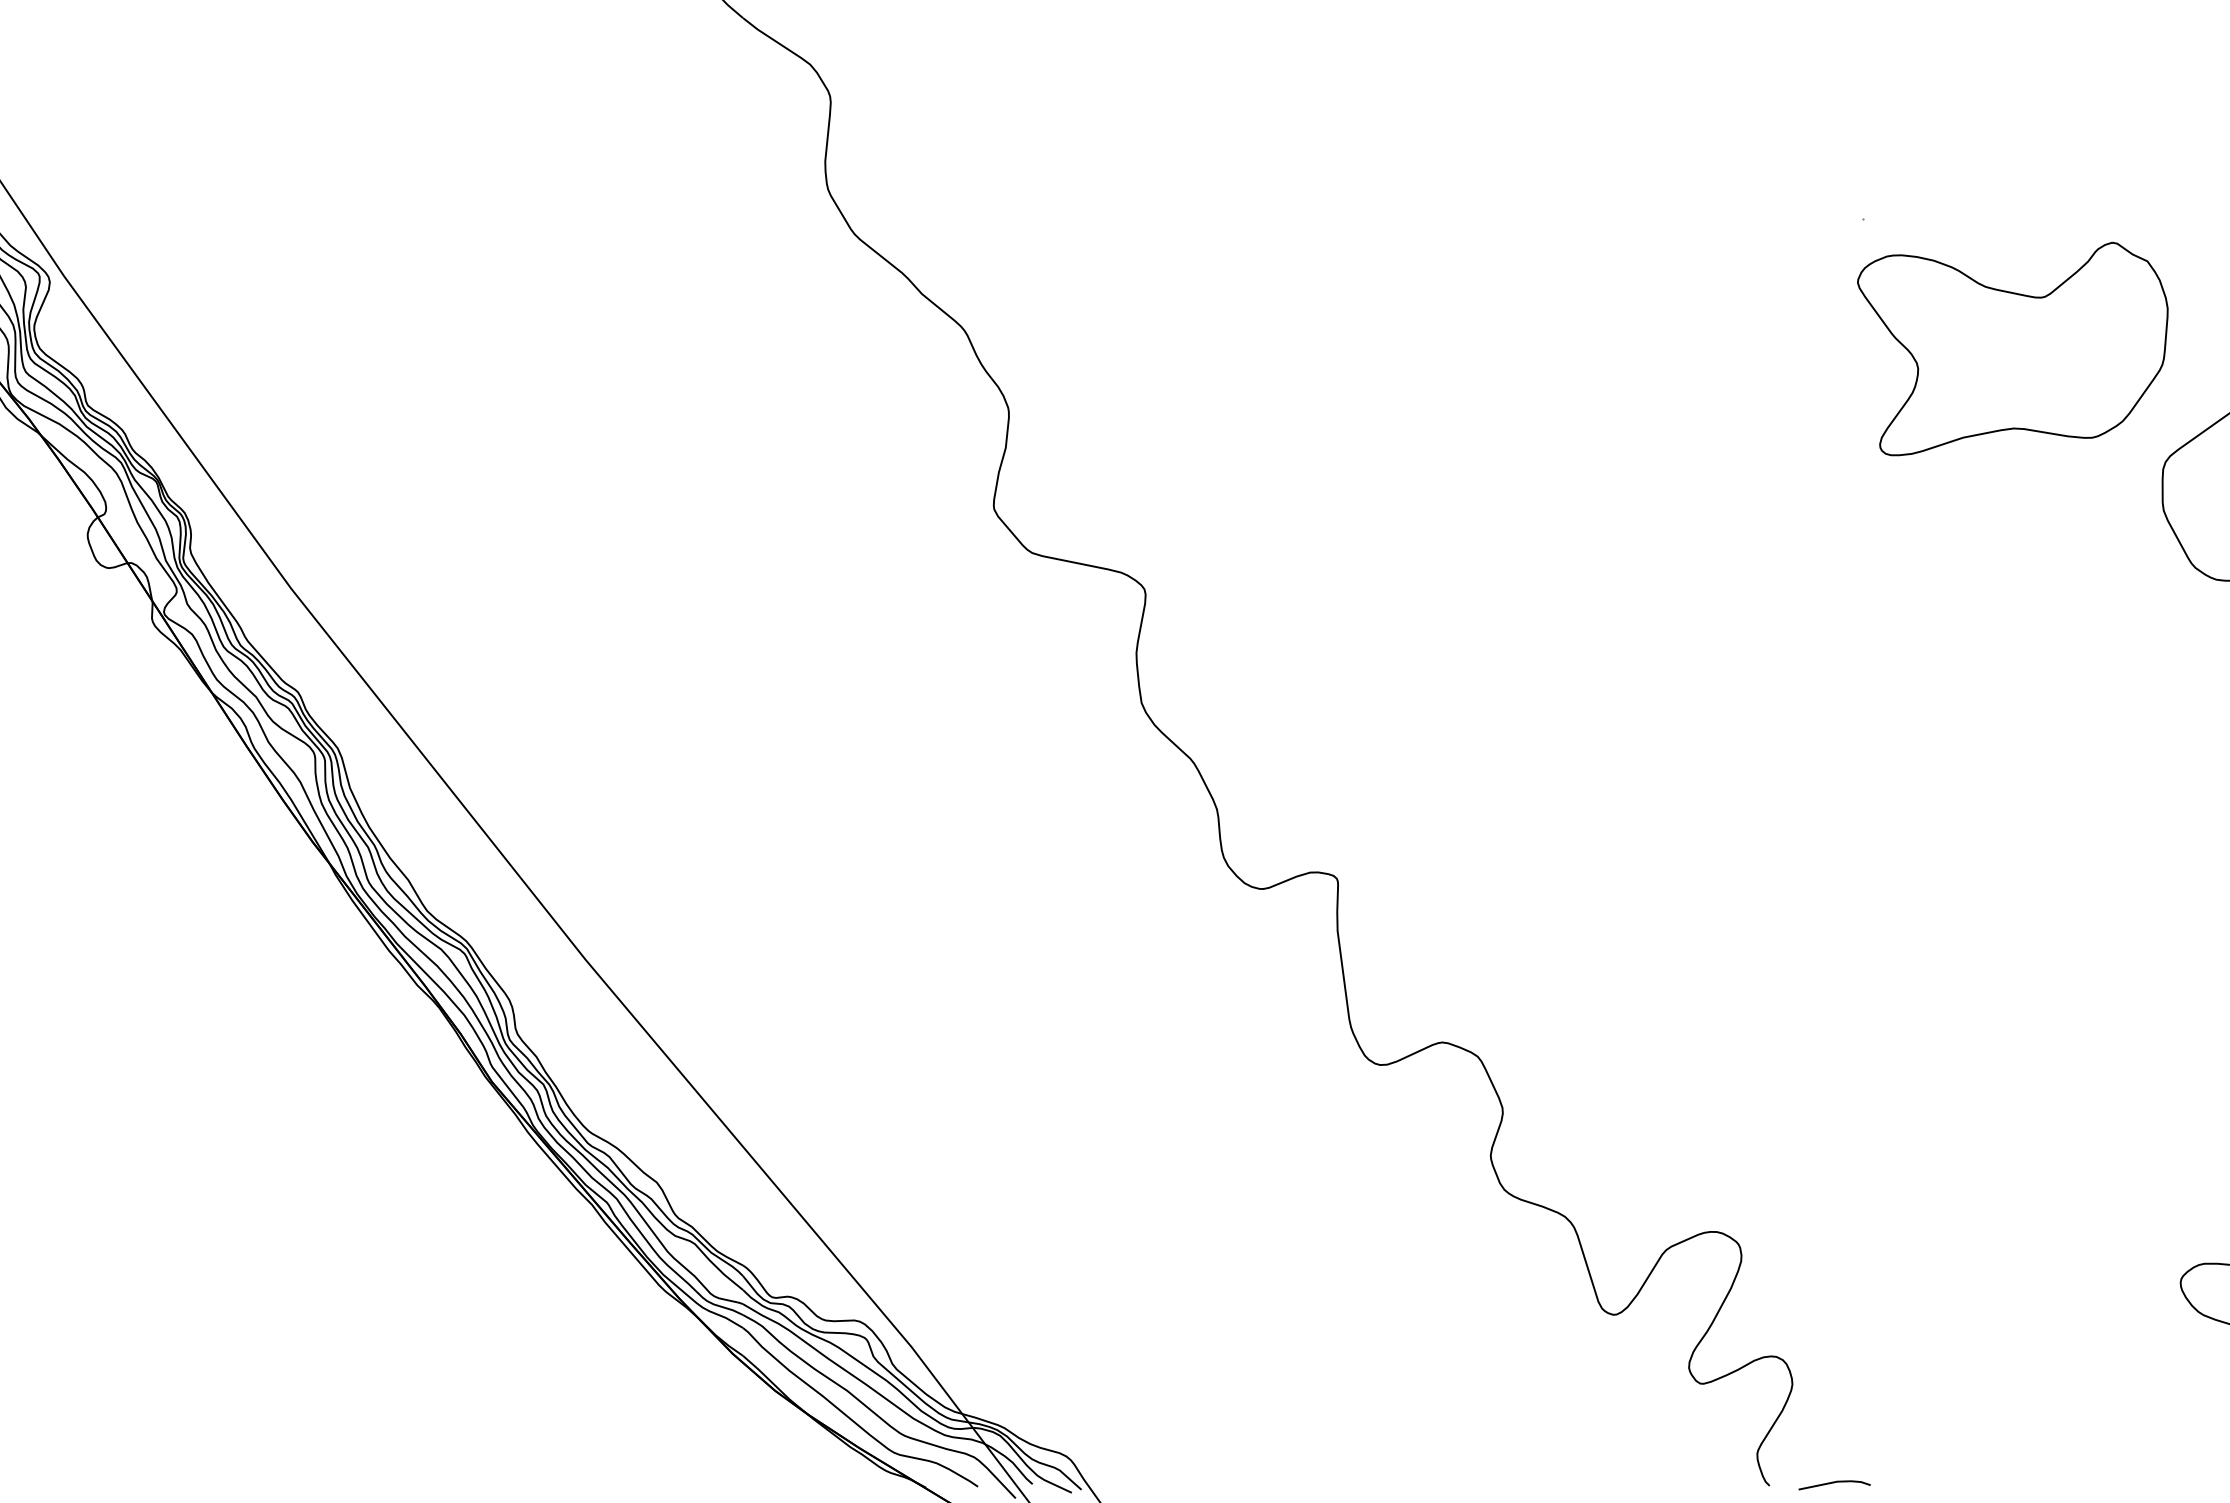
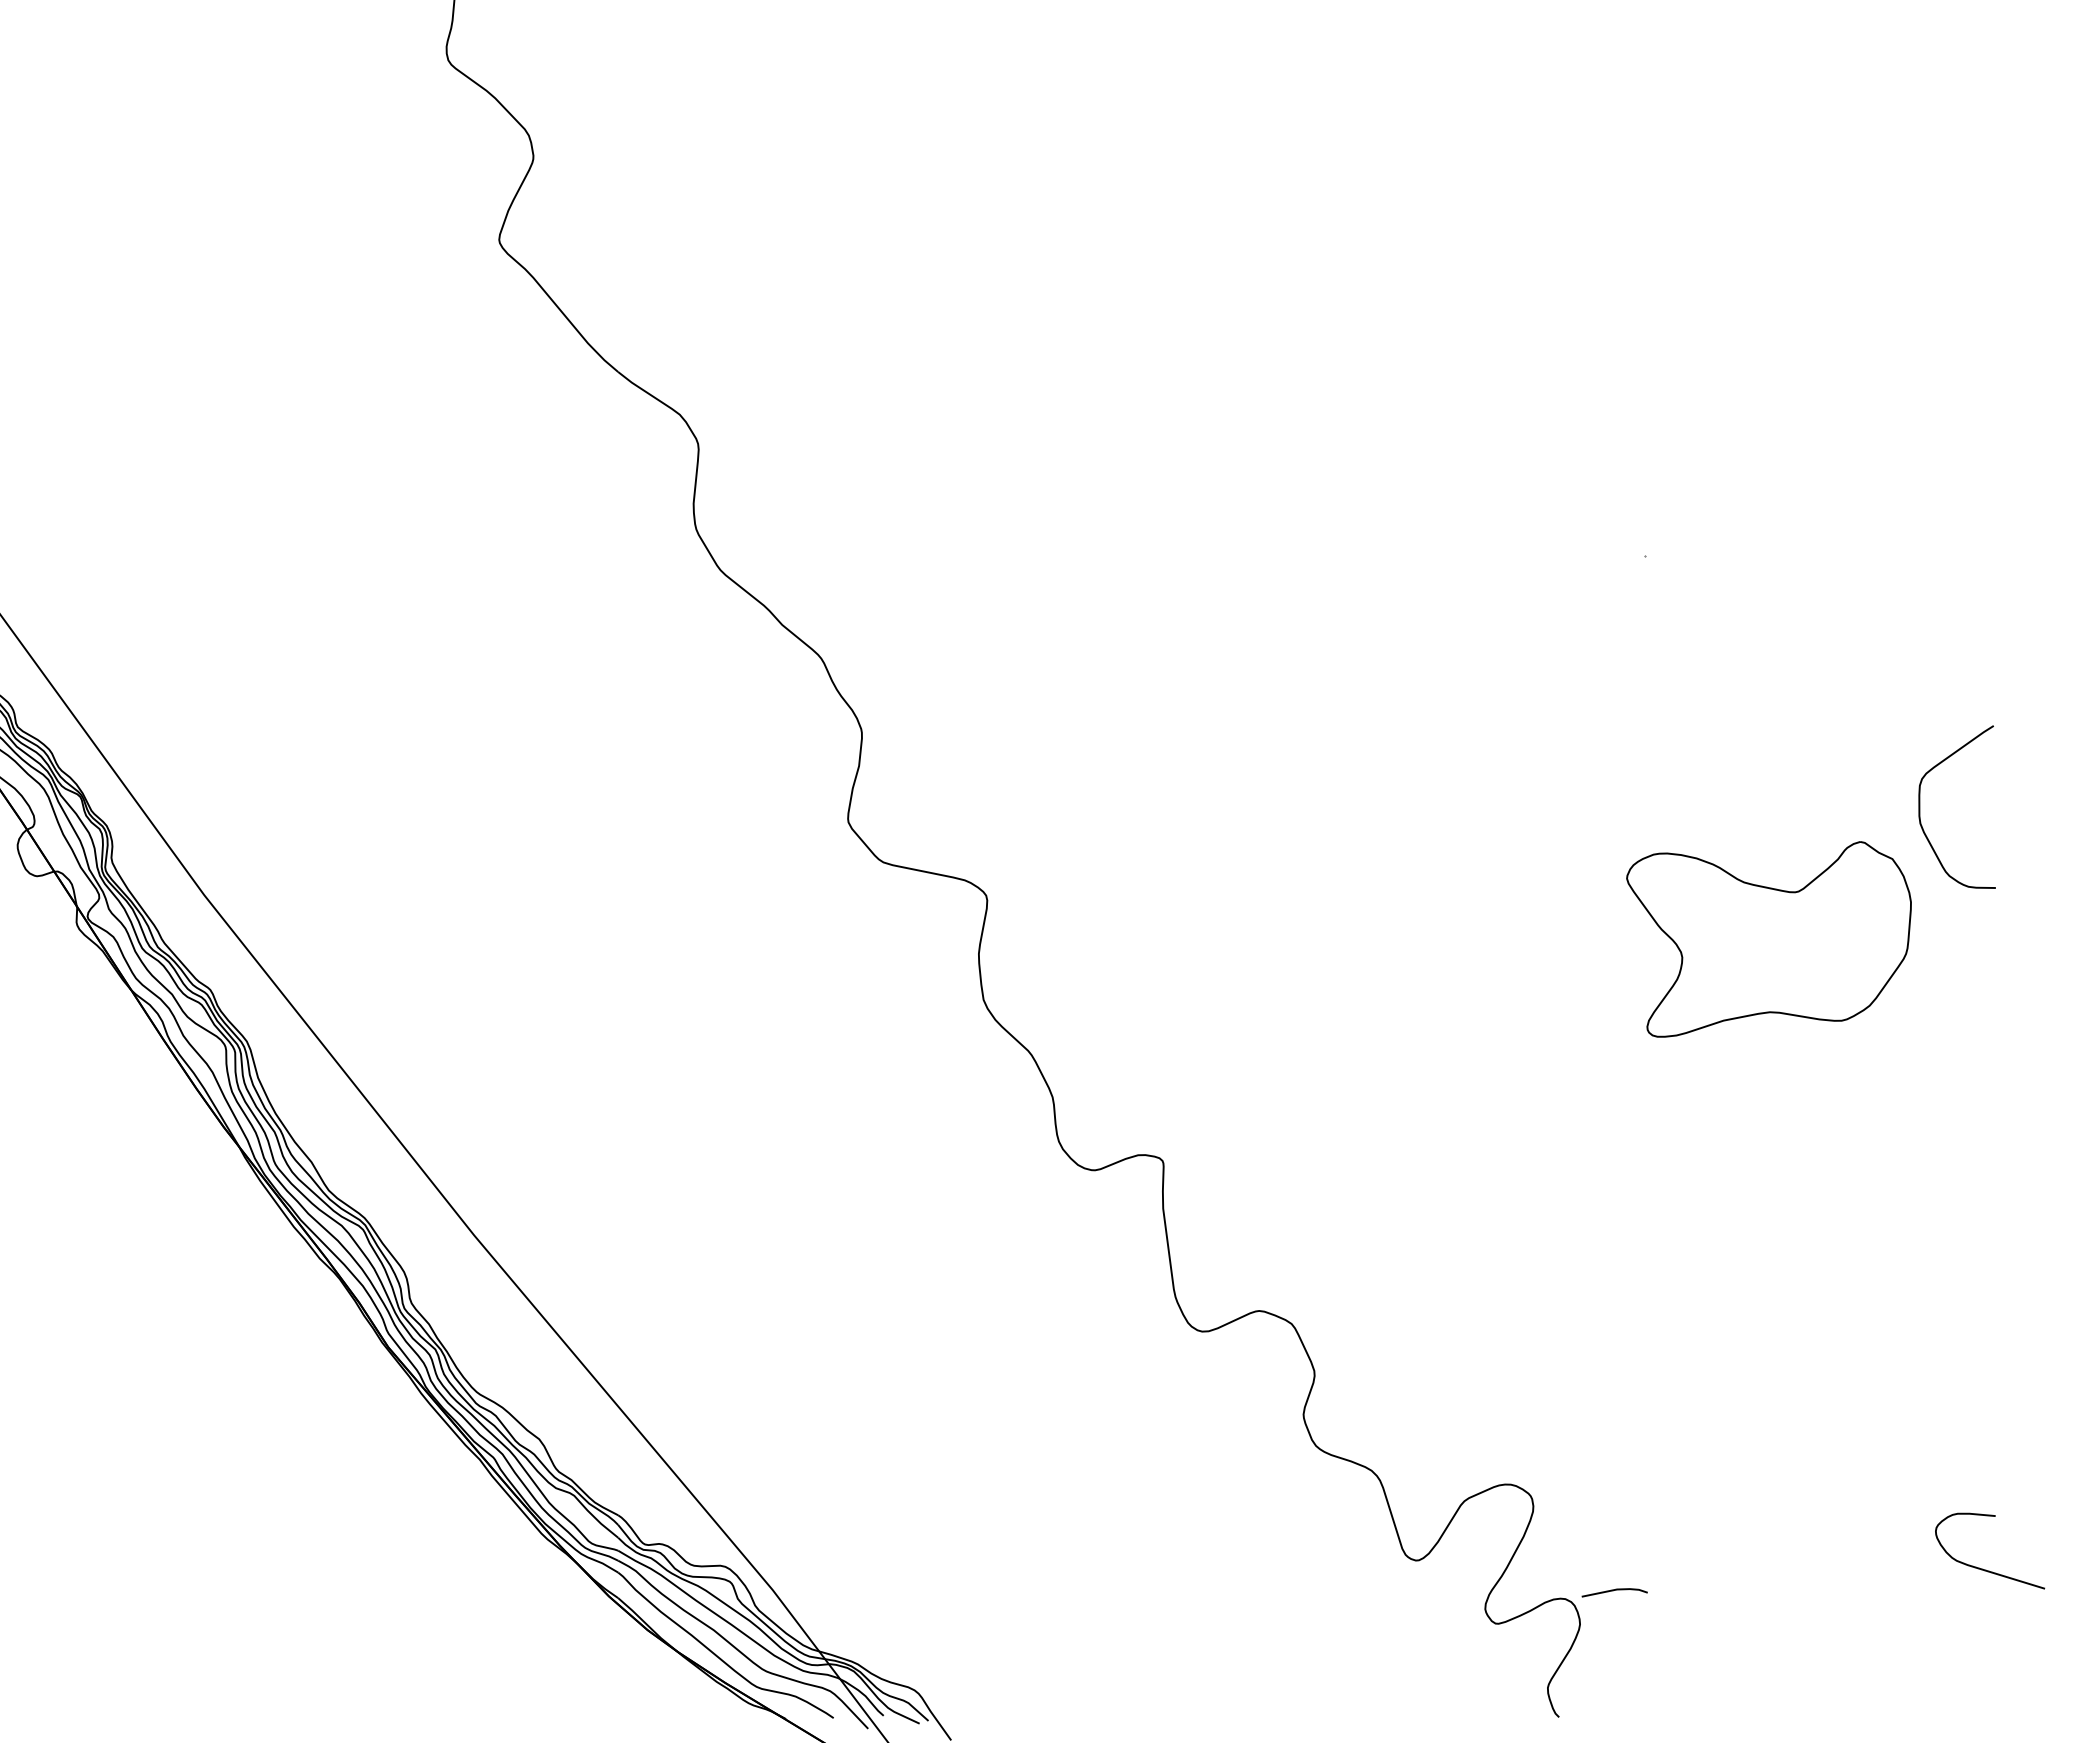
part: (2012, 349) -> (1768, 939), moved
line: (1833, 1483) -> (1613, 1591), moved

